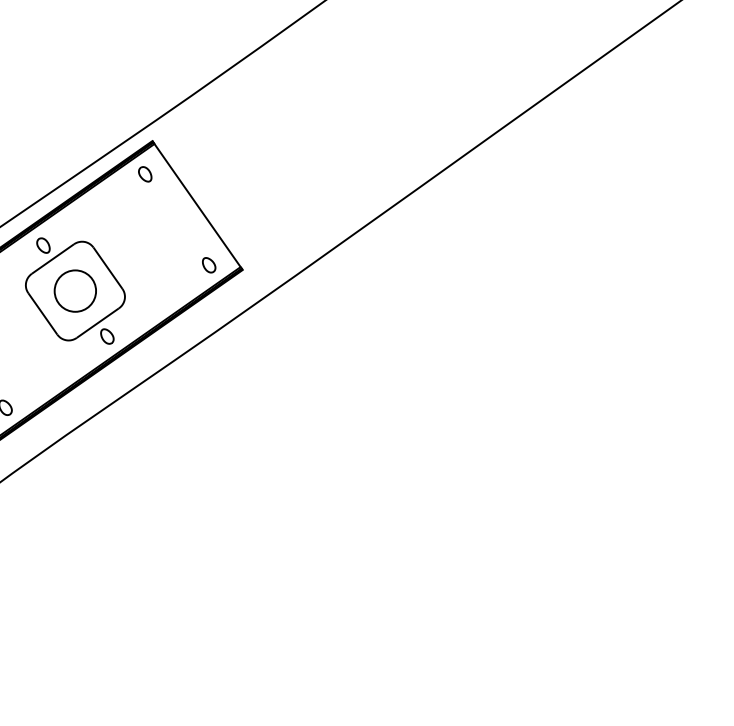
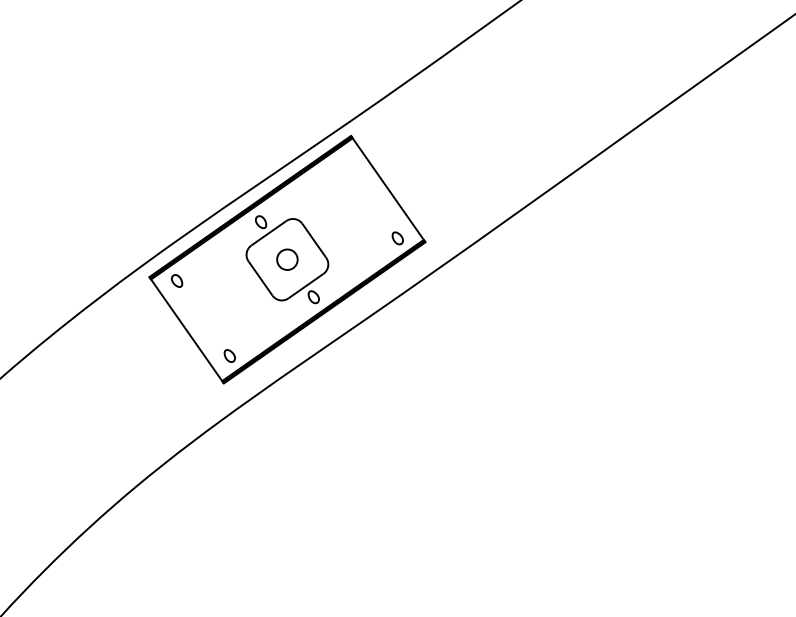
part: (145, 174) -> (345, 163), removed
circle: (75, 290) -> (287, 259), size x0.6

